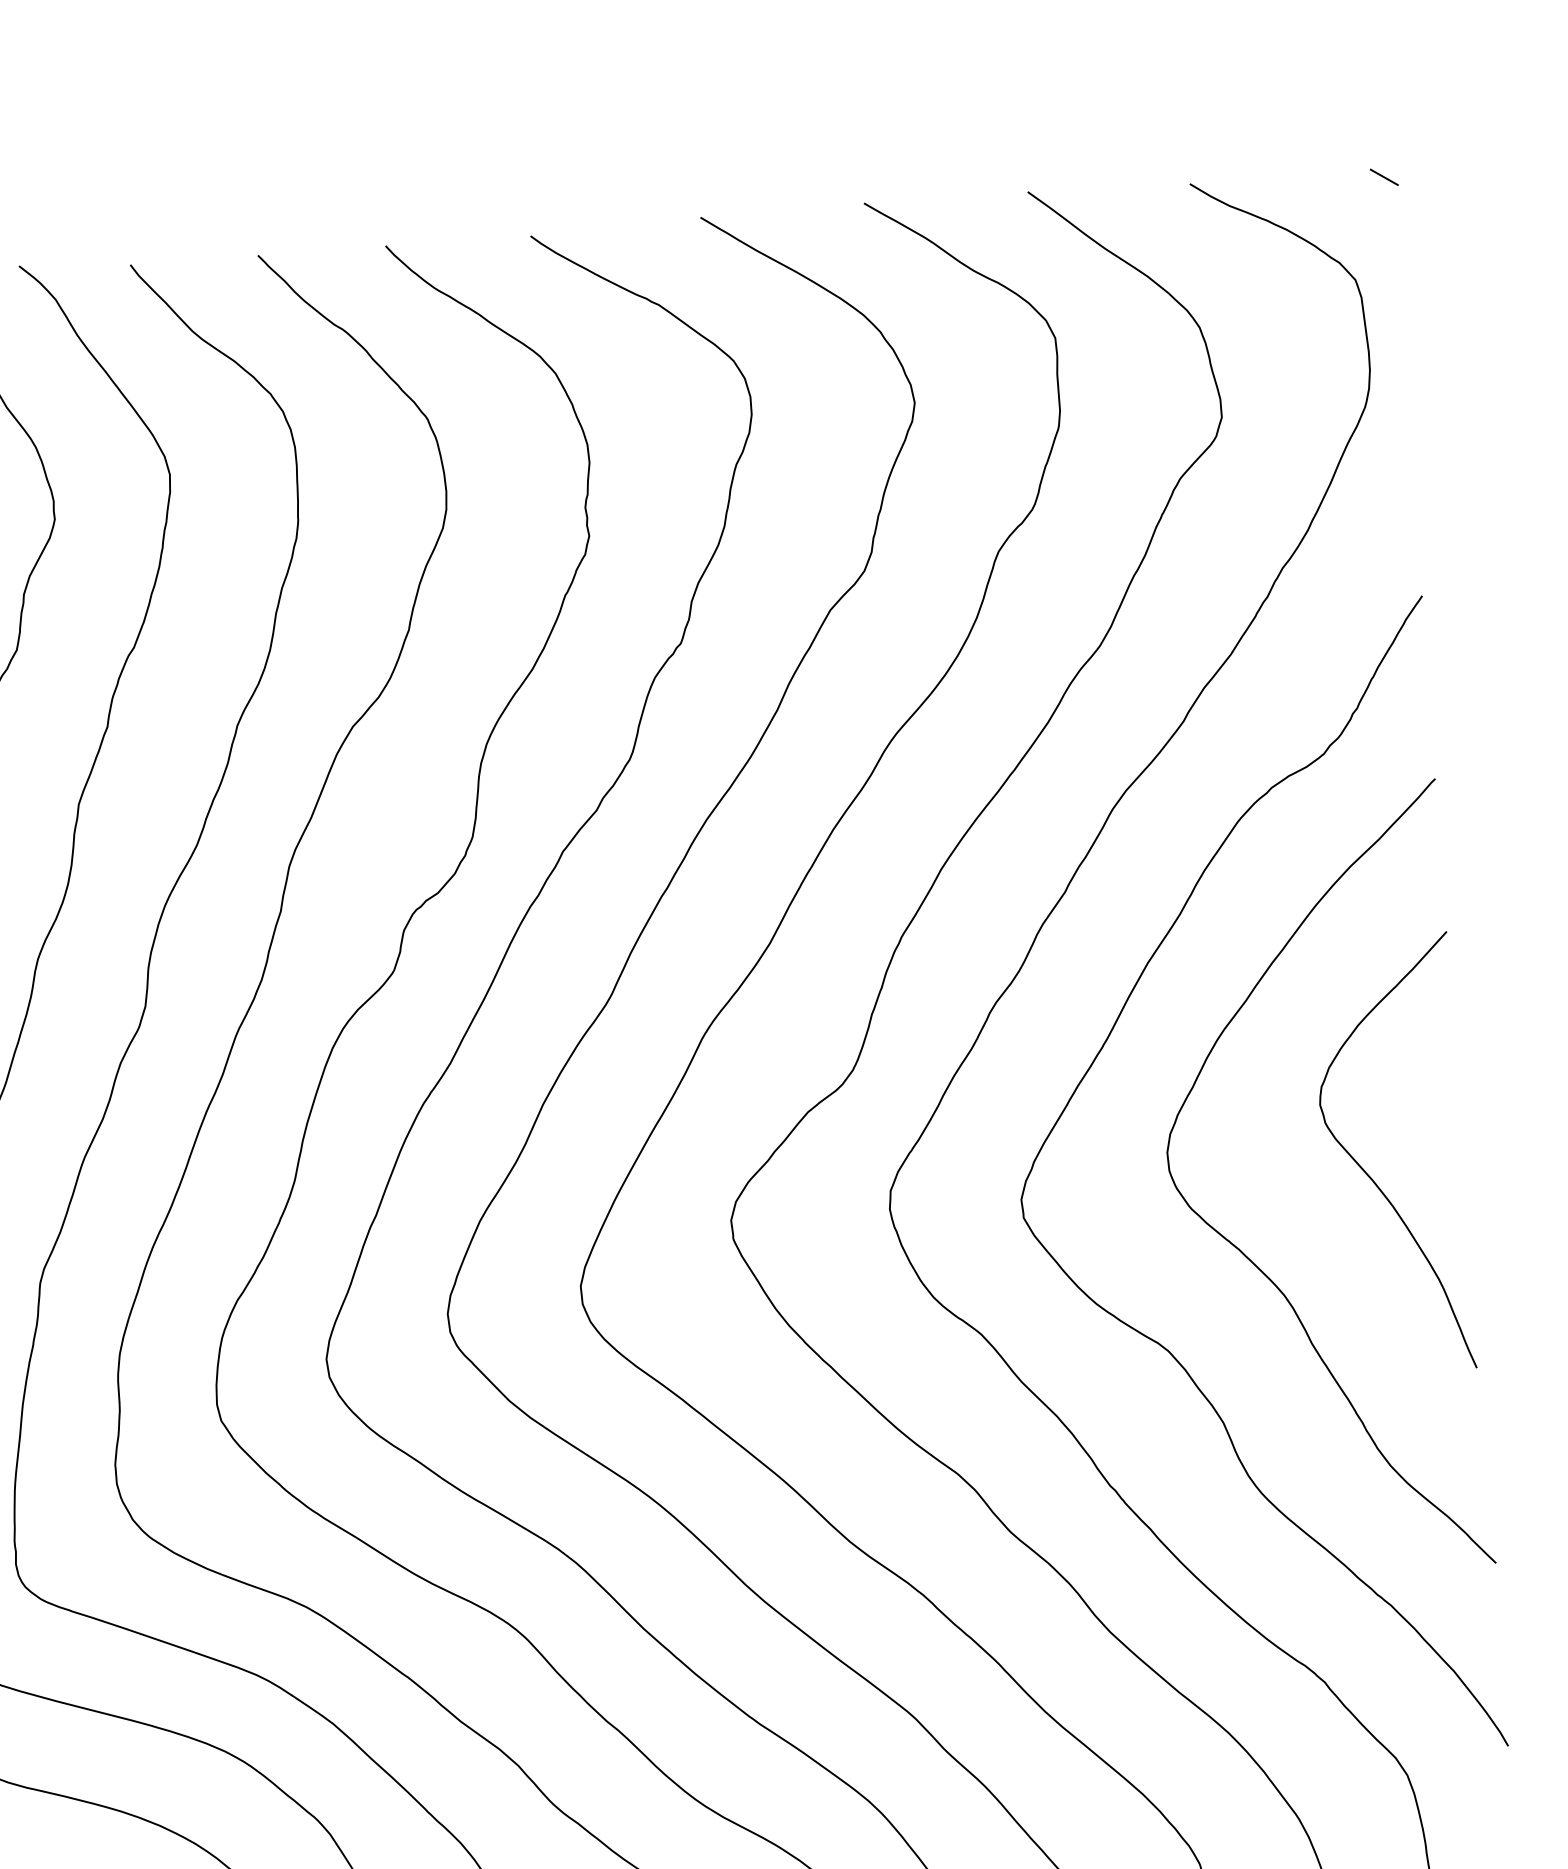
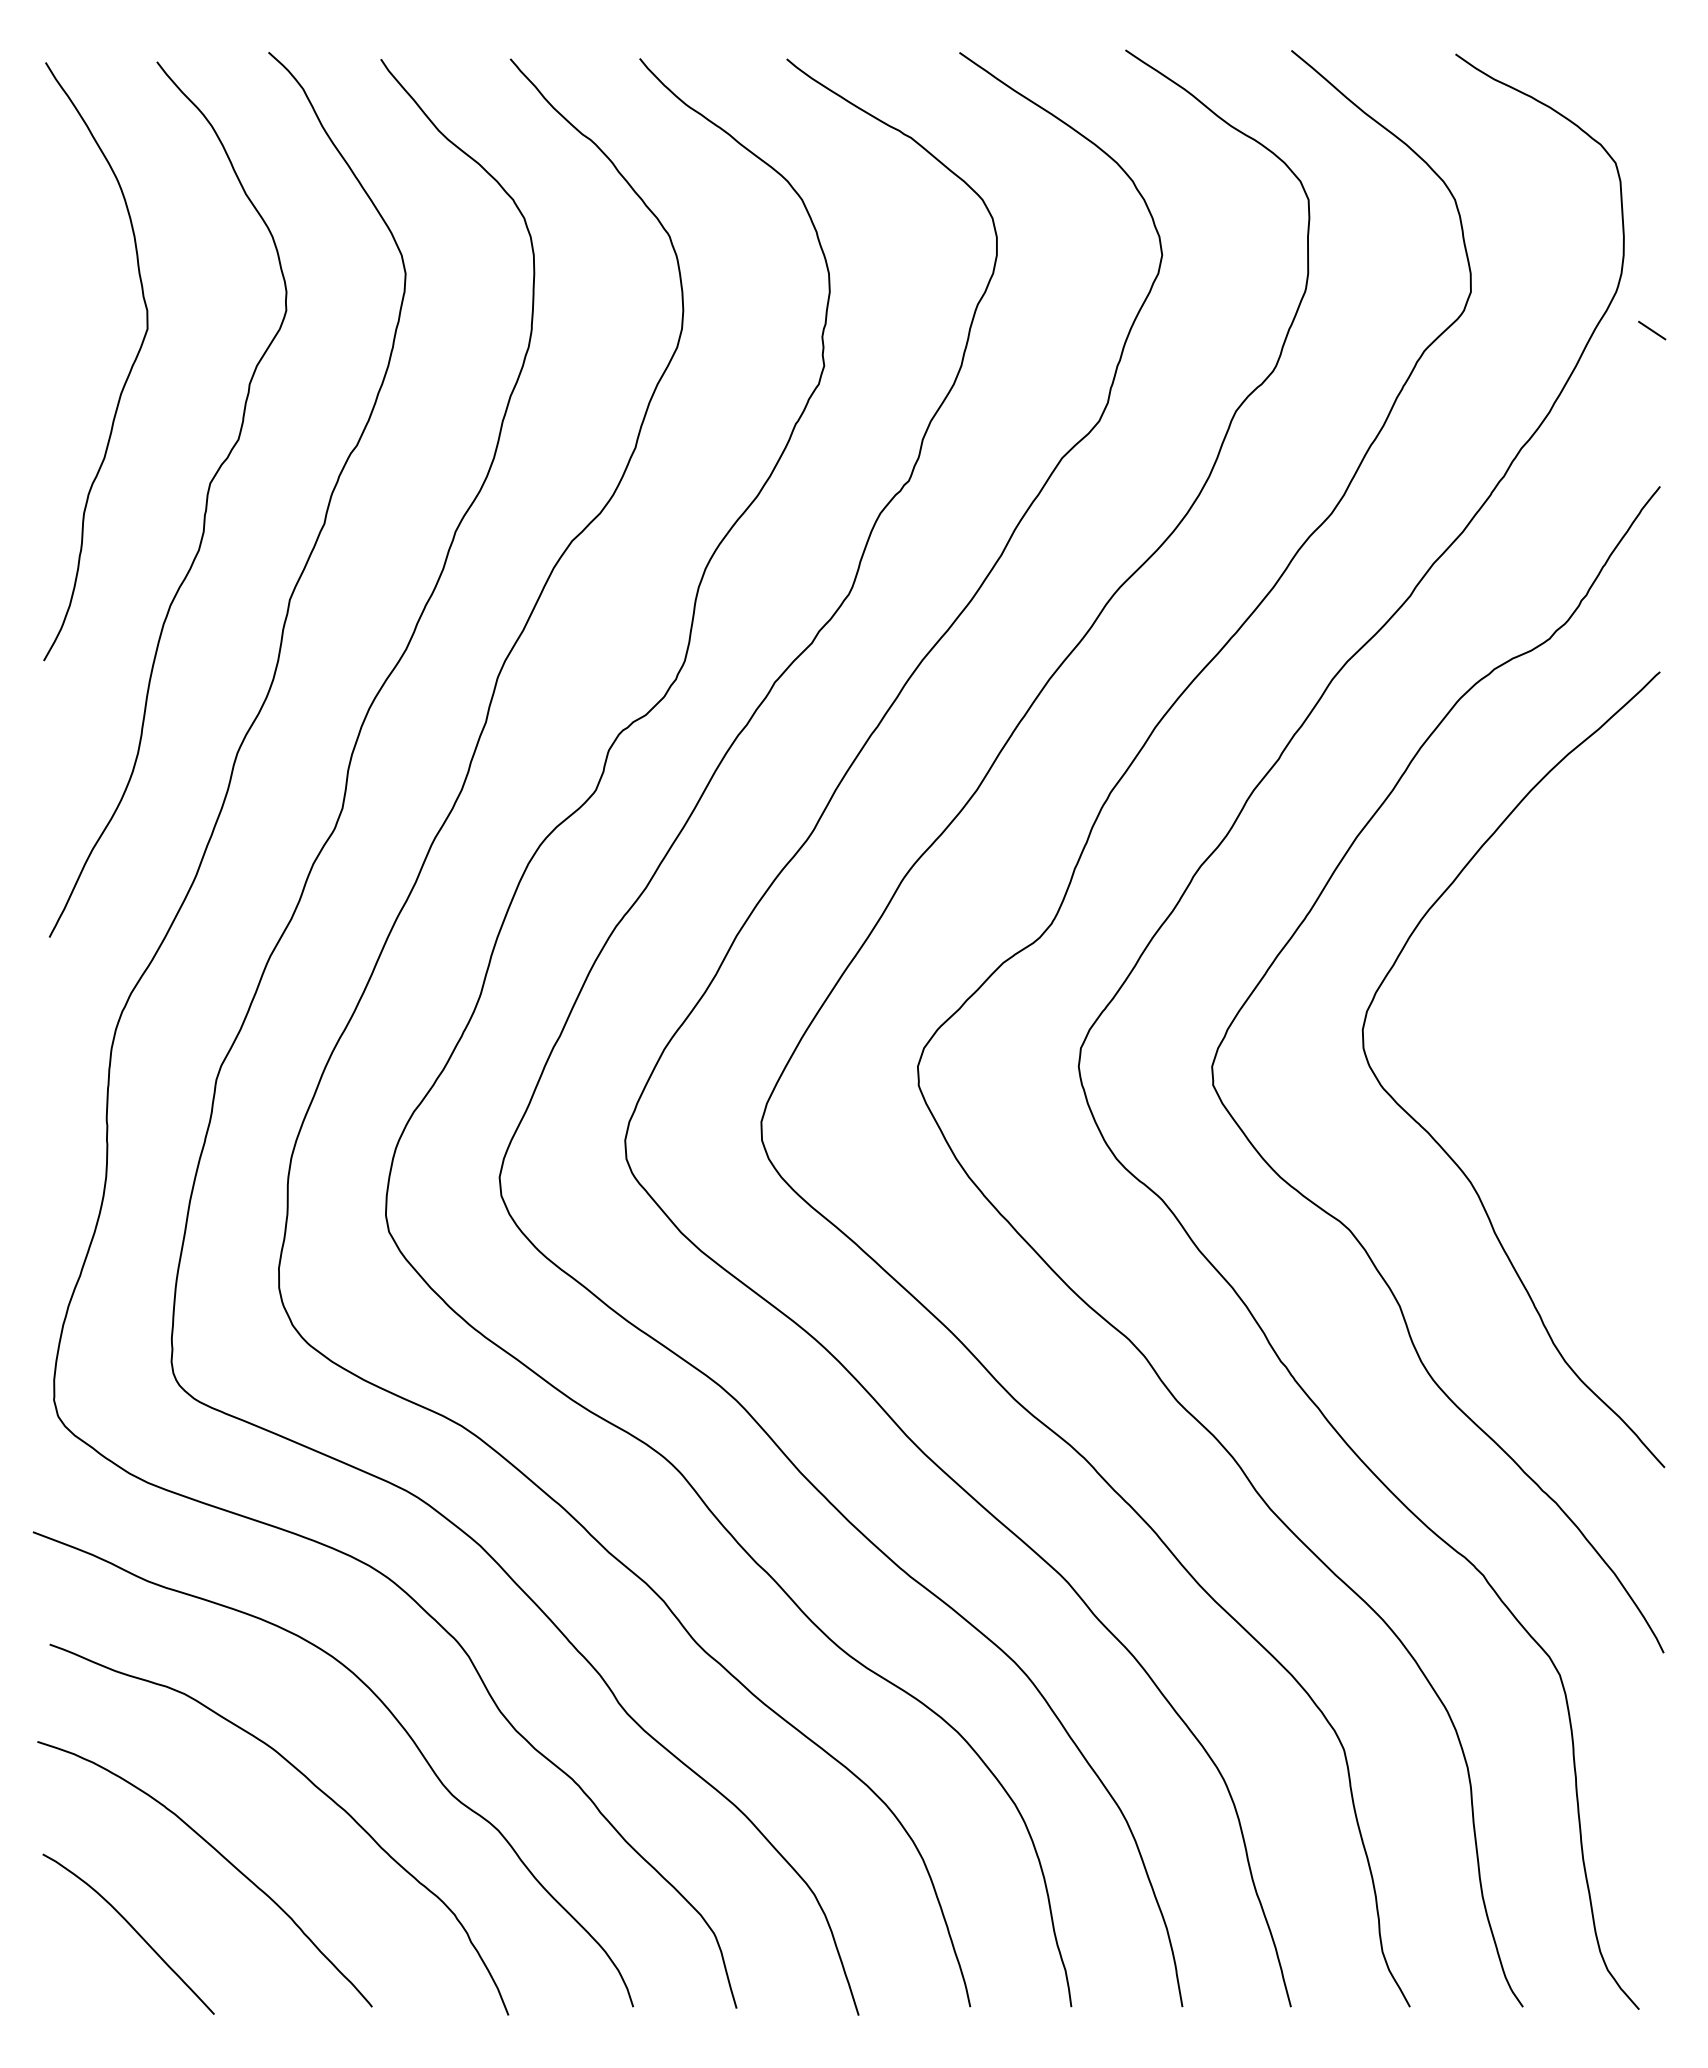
line: (1384, 177) -> (1652, 330), moved
curve: (1369, 1175) -> (1565, 1067), removed

